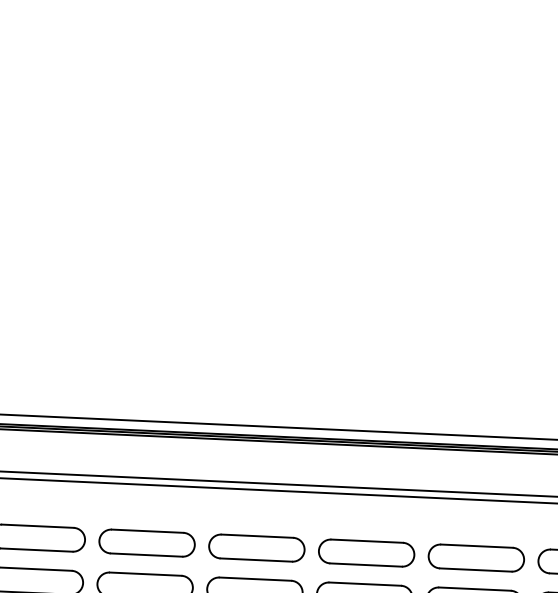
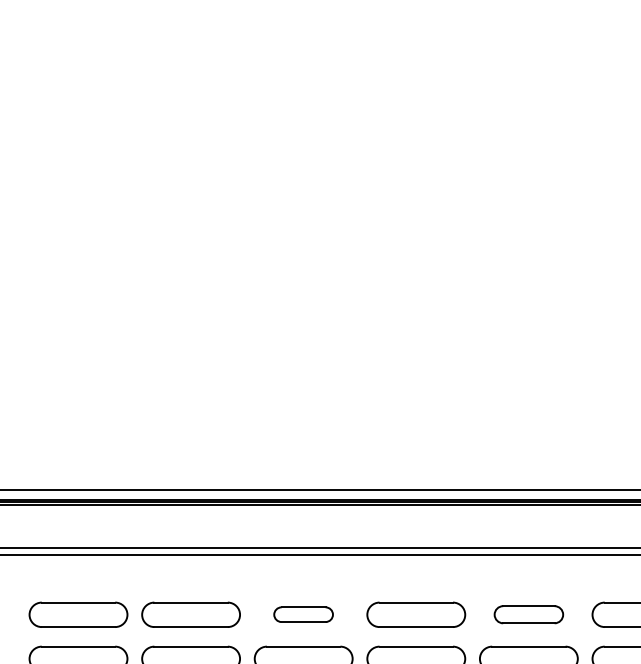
part: (256, 547) -> (303, 614), size x0.6
part: (476, 557) -> (528, 614), size x0.7

